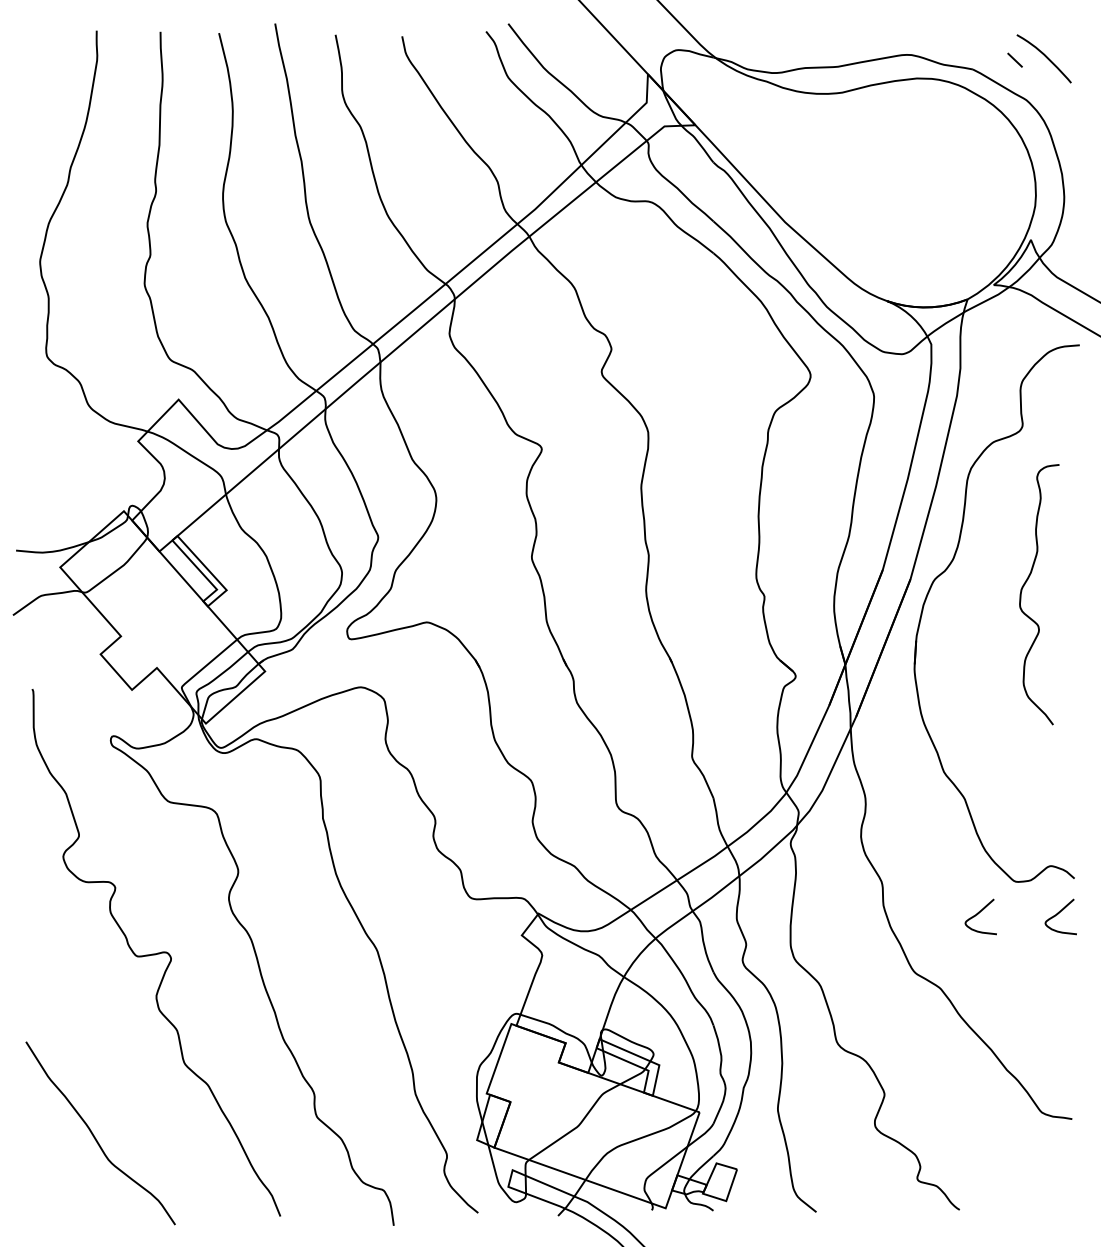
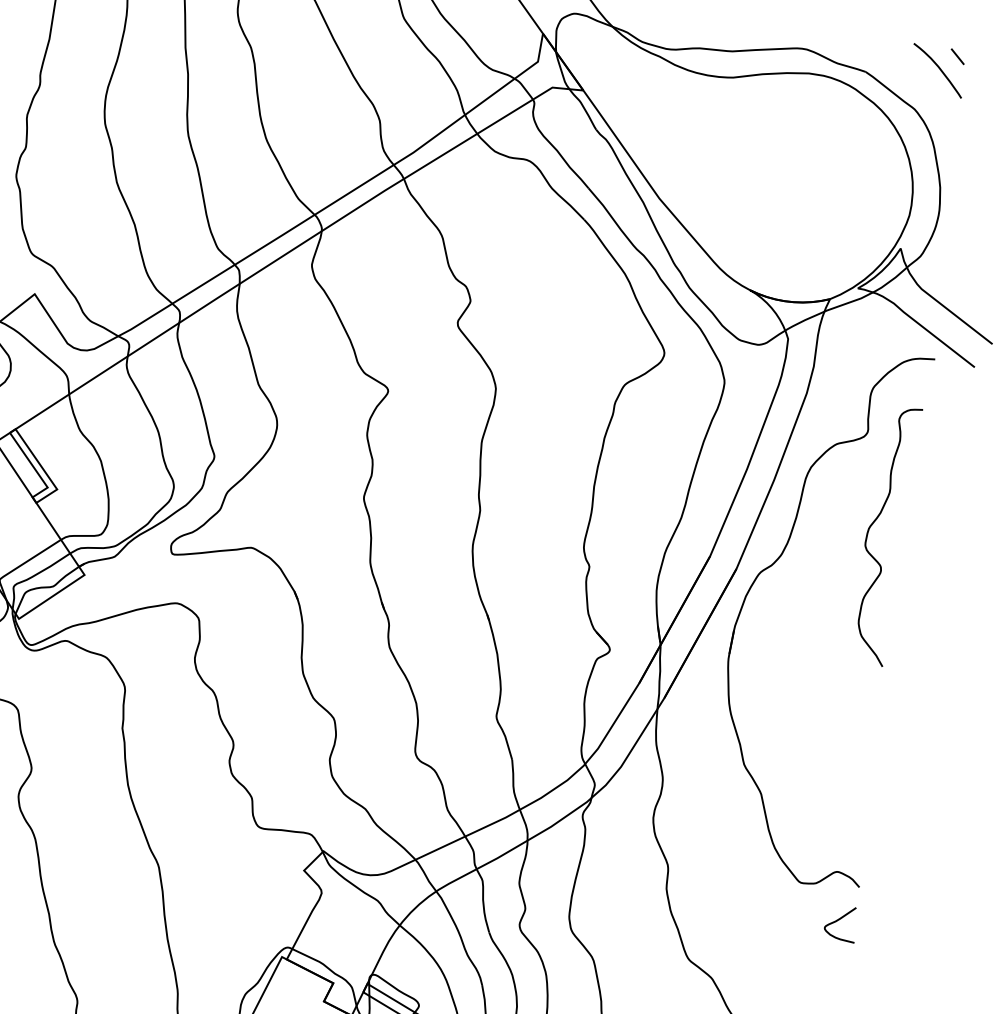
line: (1014, 59) -> (957, 55), moved
curve: (1024, 586) -> (872, 525), moved
curve: (978, 914) -> (759, 910), removed

